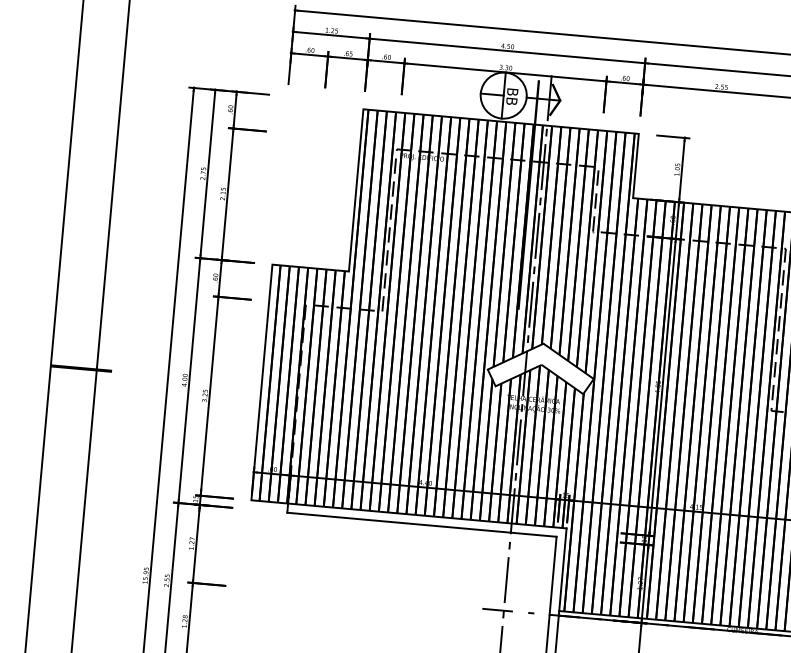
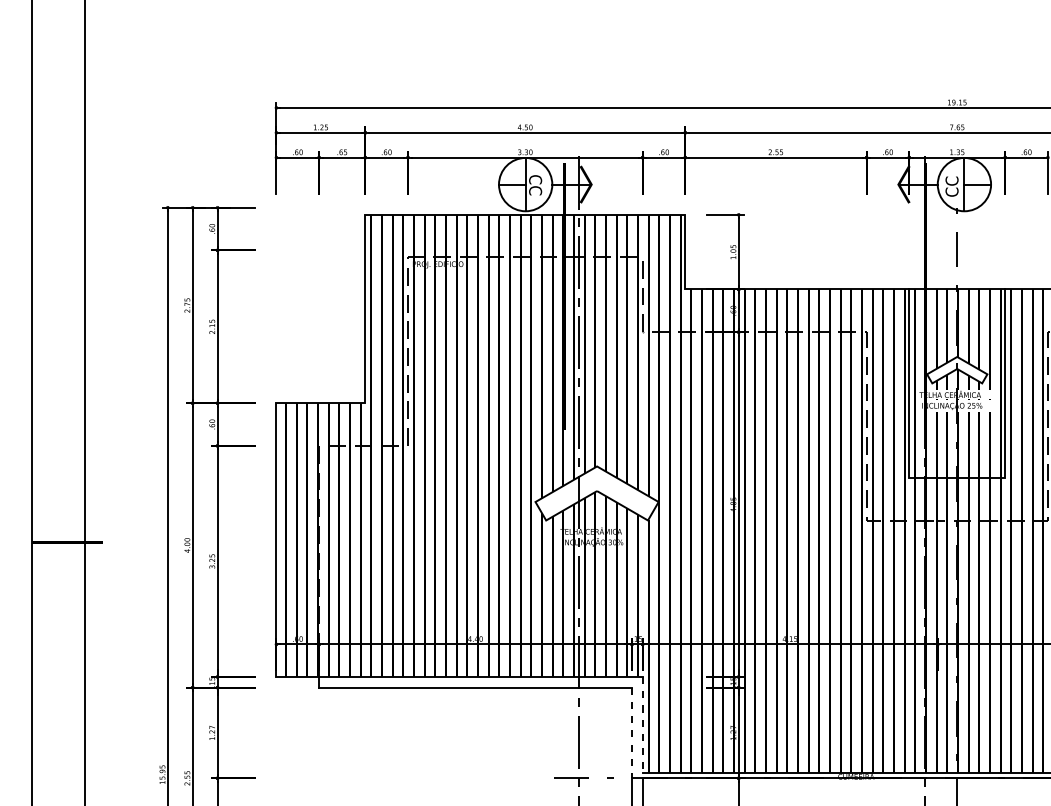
text: (512, 97) -> (535, 185), BB -> CC
line: (562, 571) -> (642, 727), solid -> dashed
line: (552, 576) -> (631, 733), solid -> dashed

